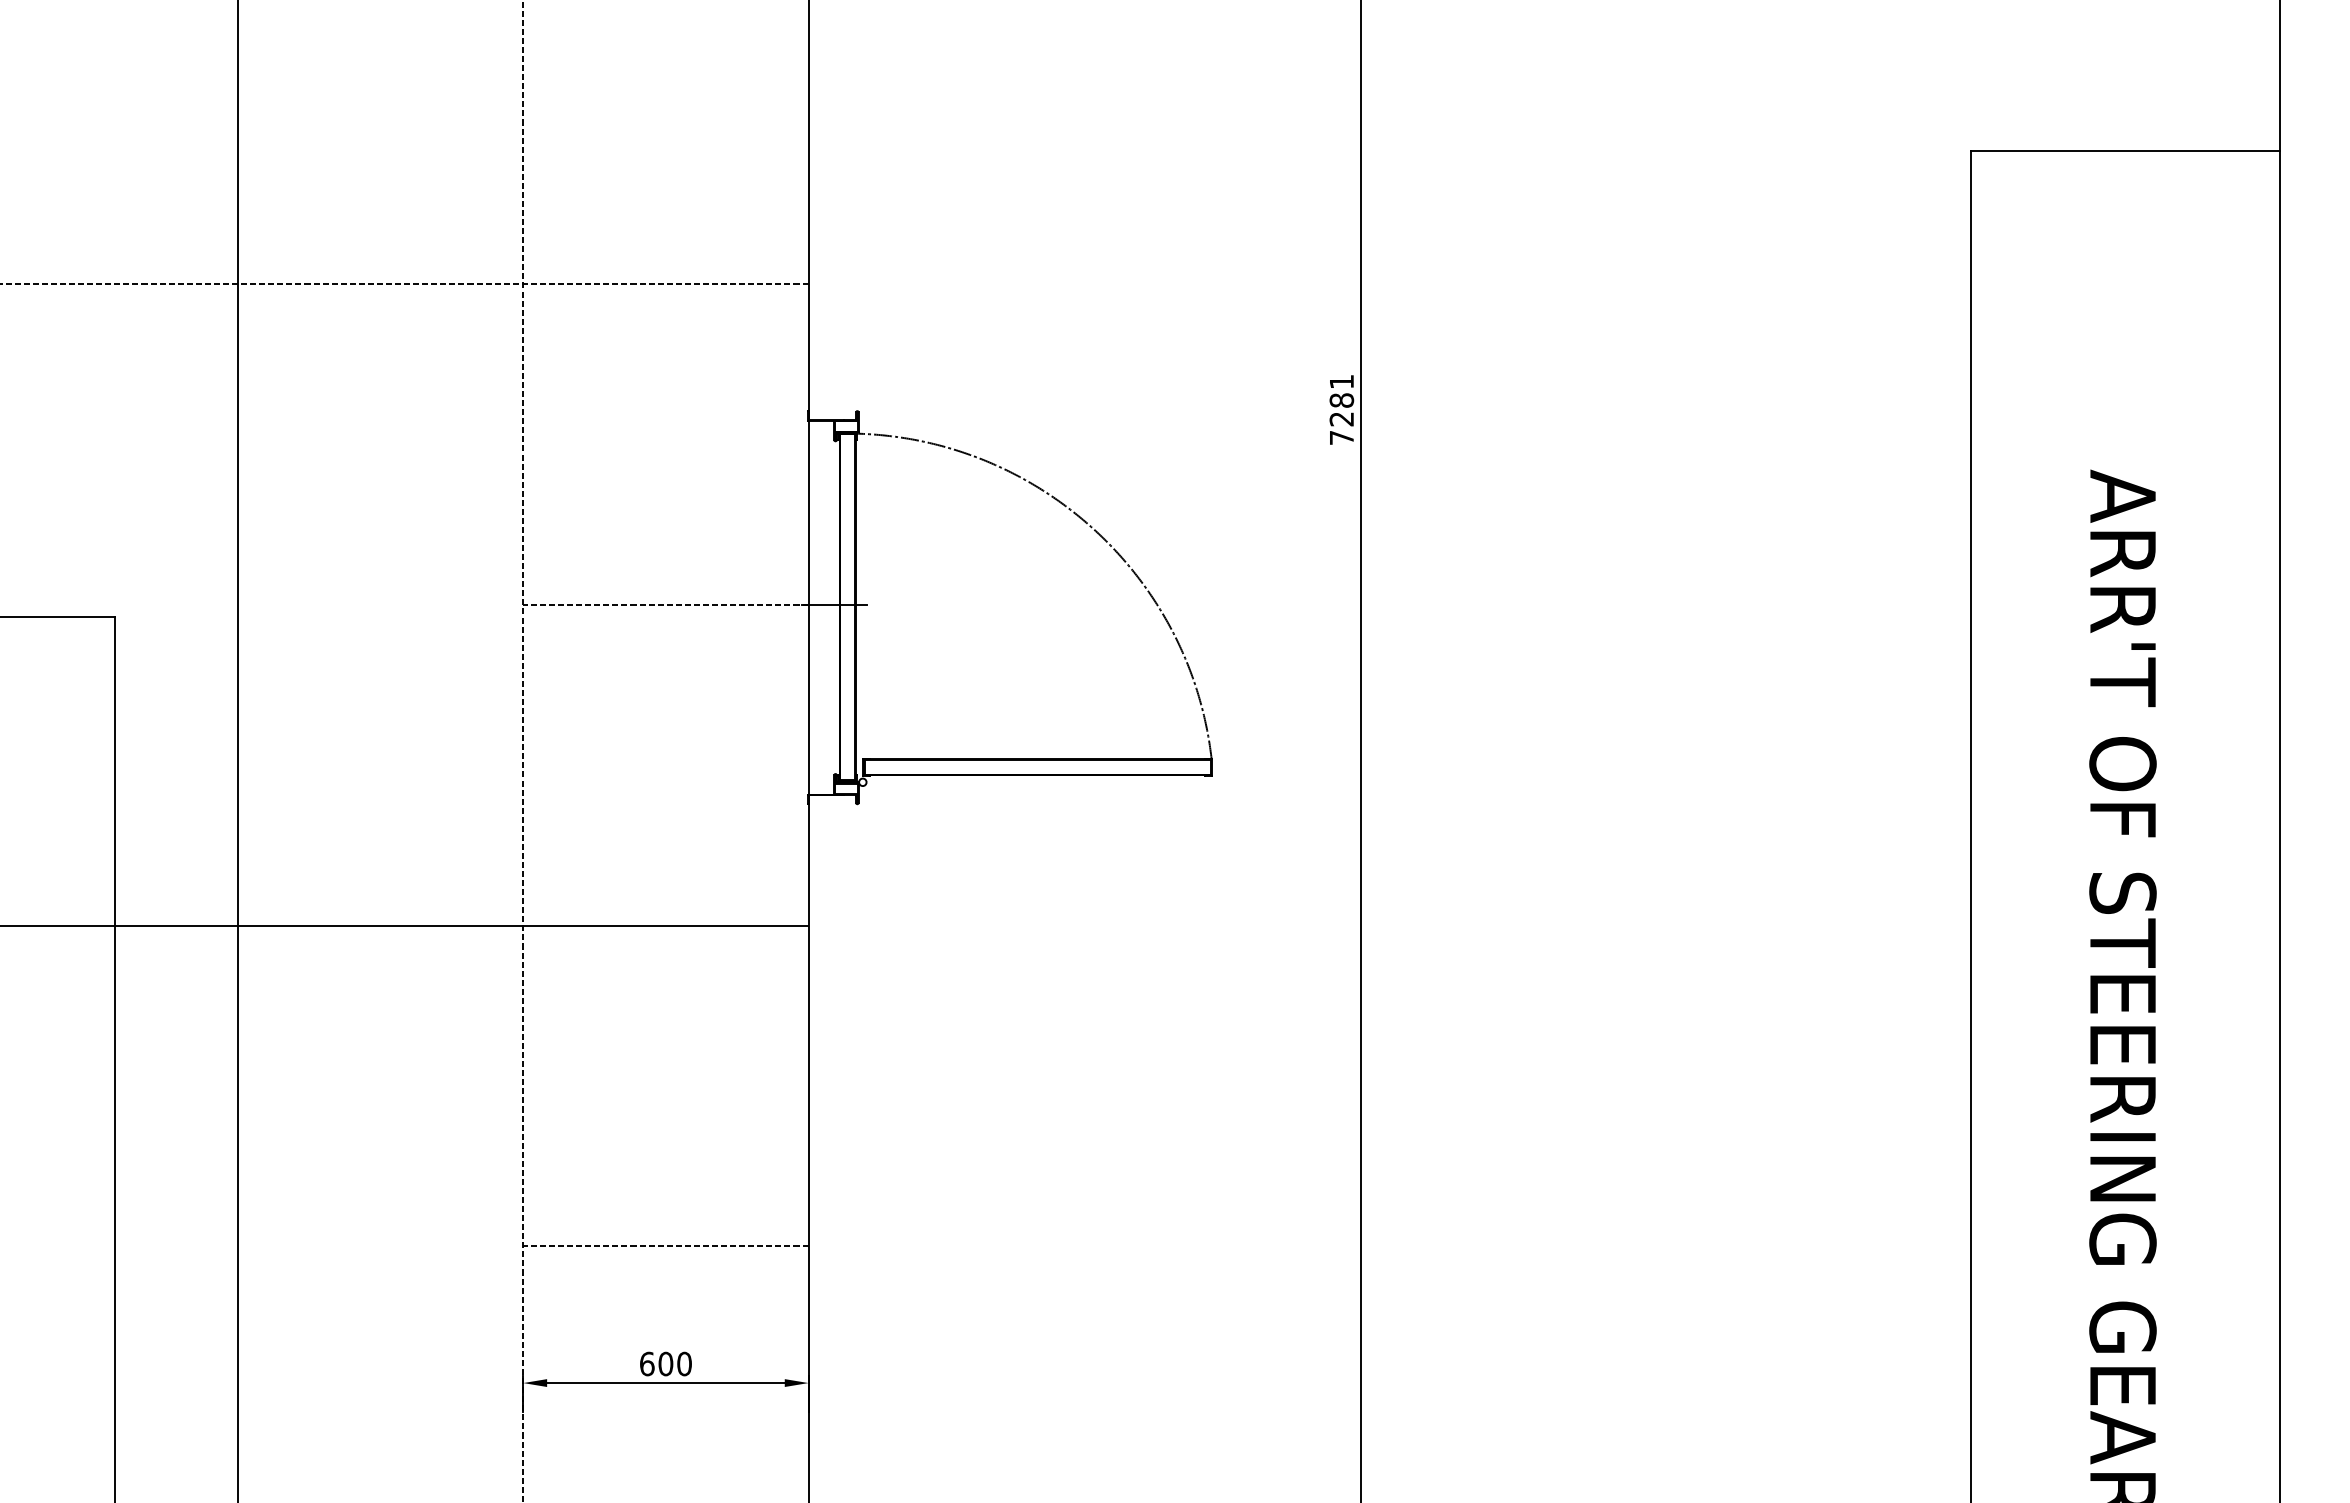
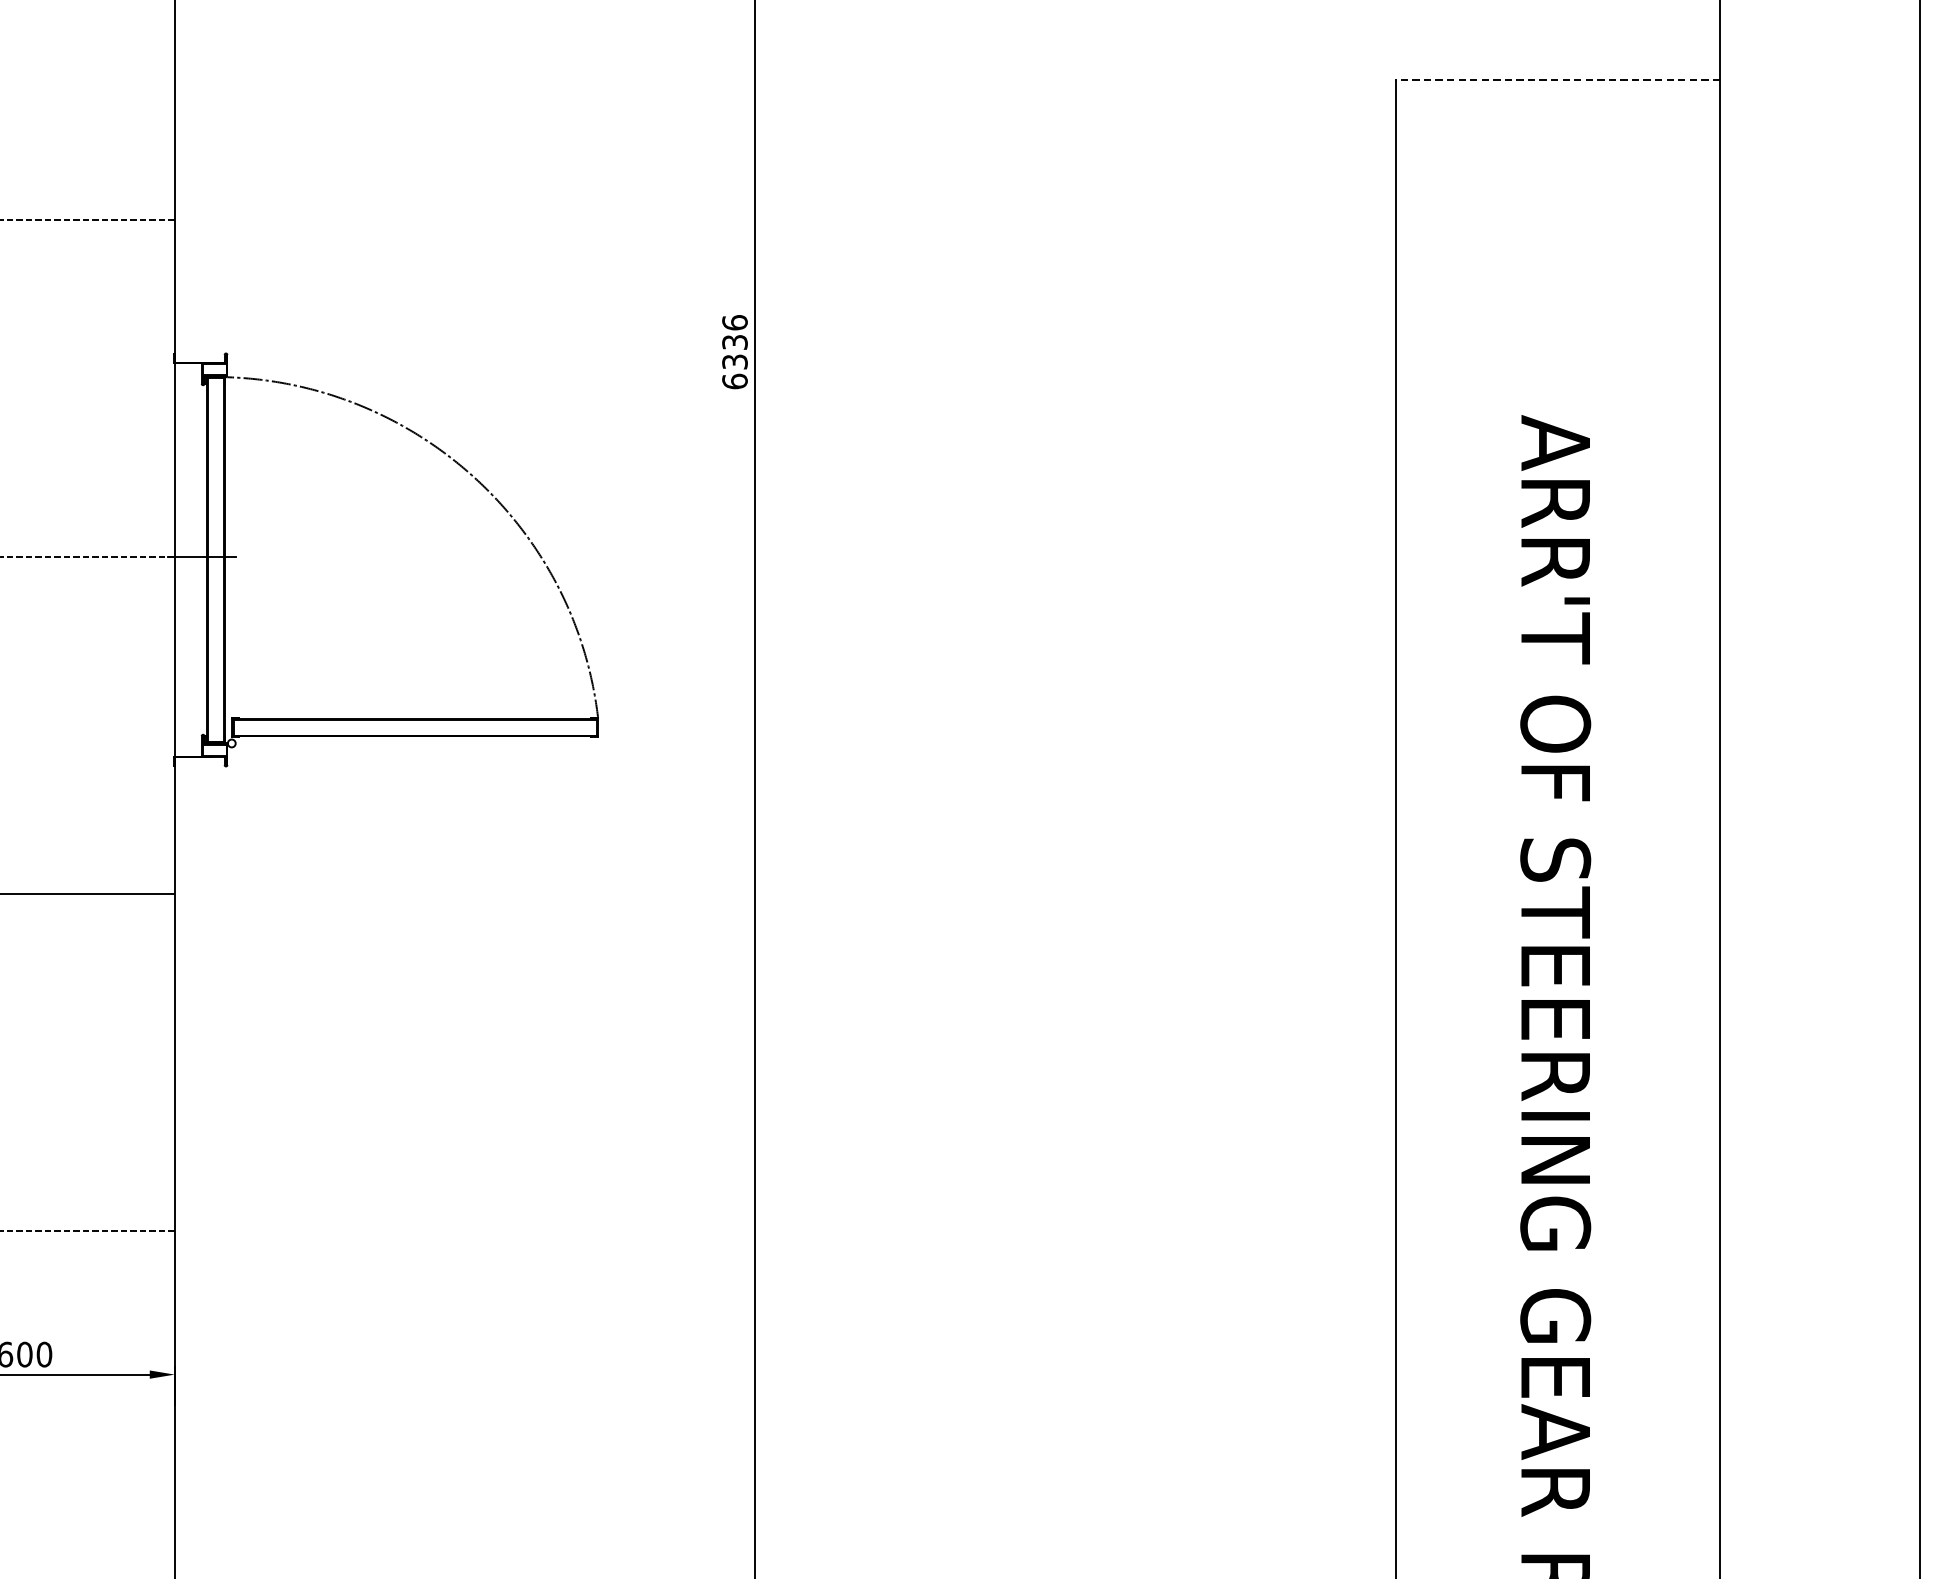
line: (2124, 150) -> (1557, 79), solid -> dashed
text: (1341, 409) -> (734, 351), 7281 -> 6336

